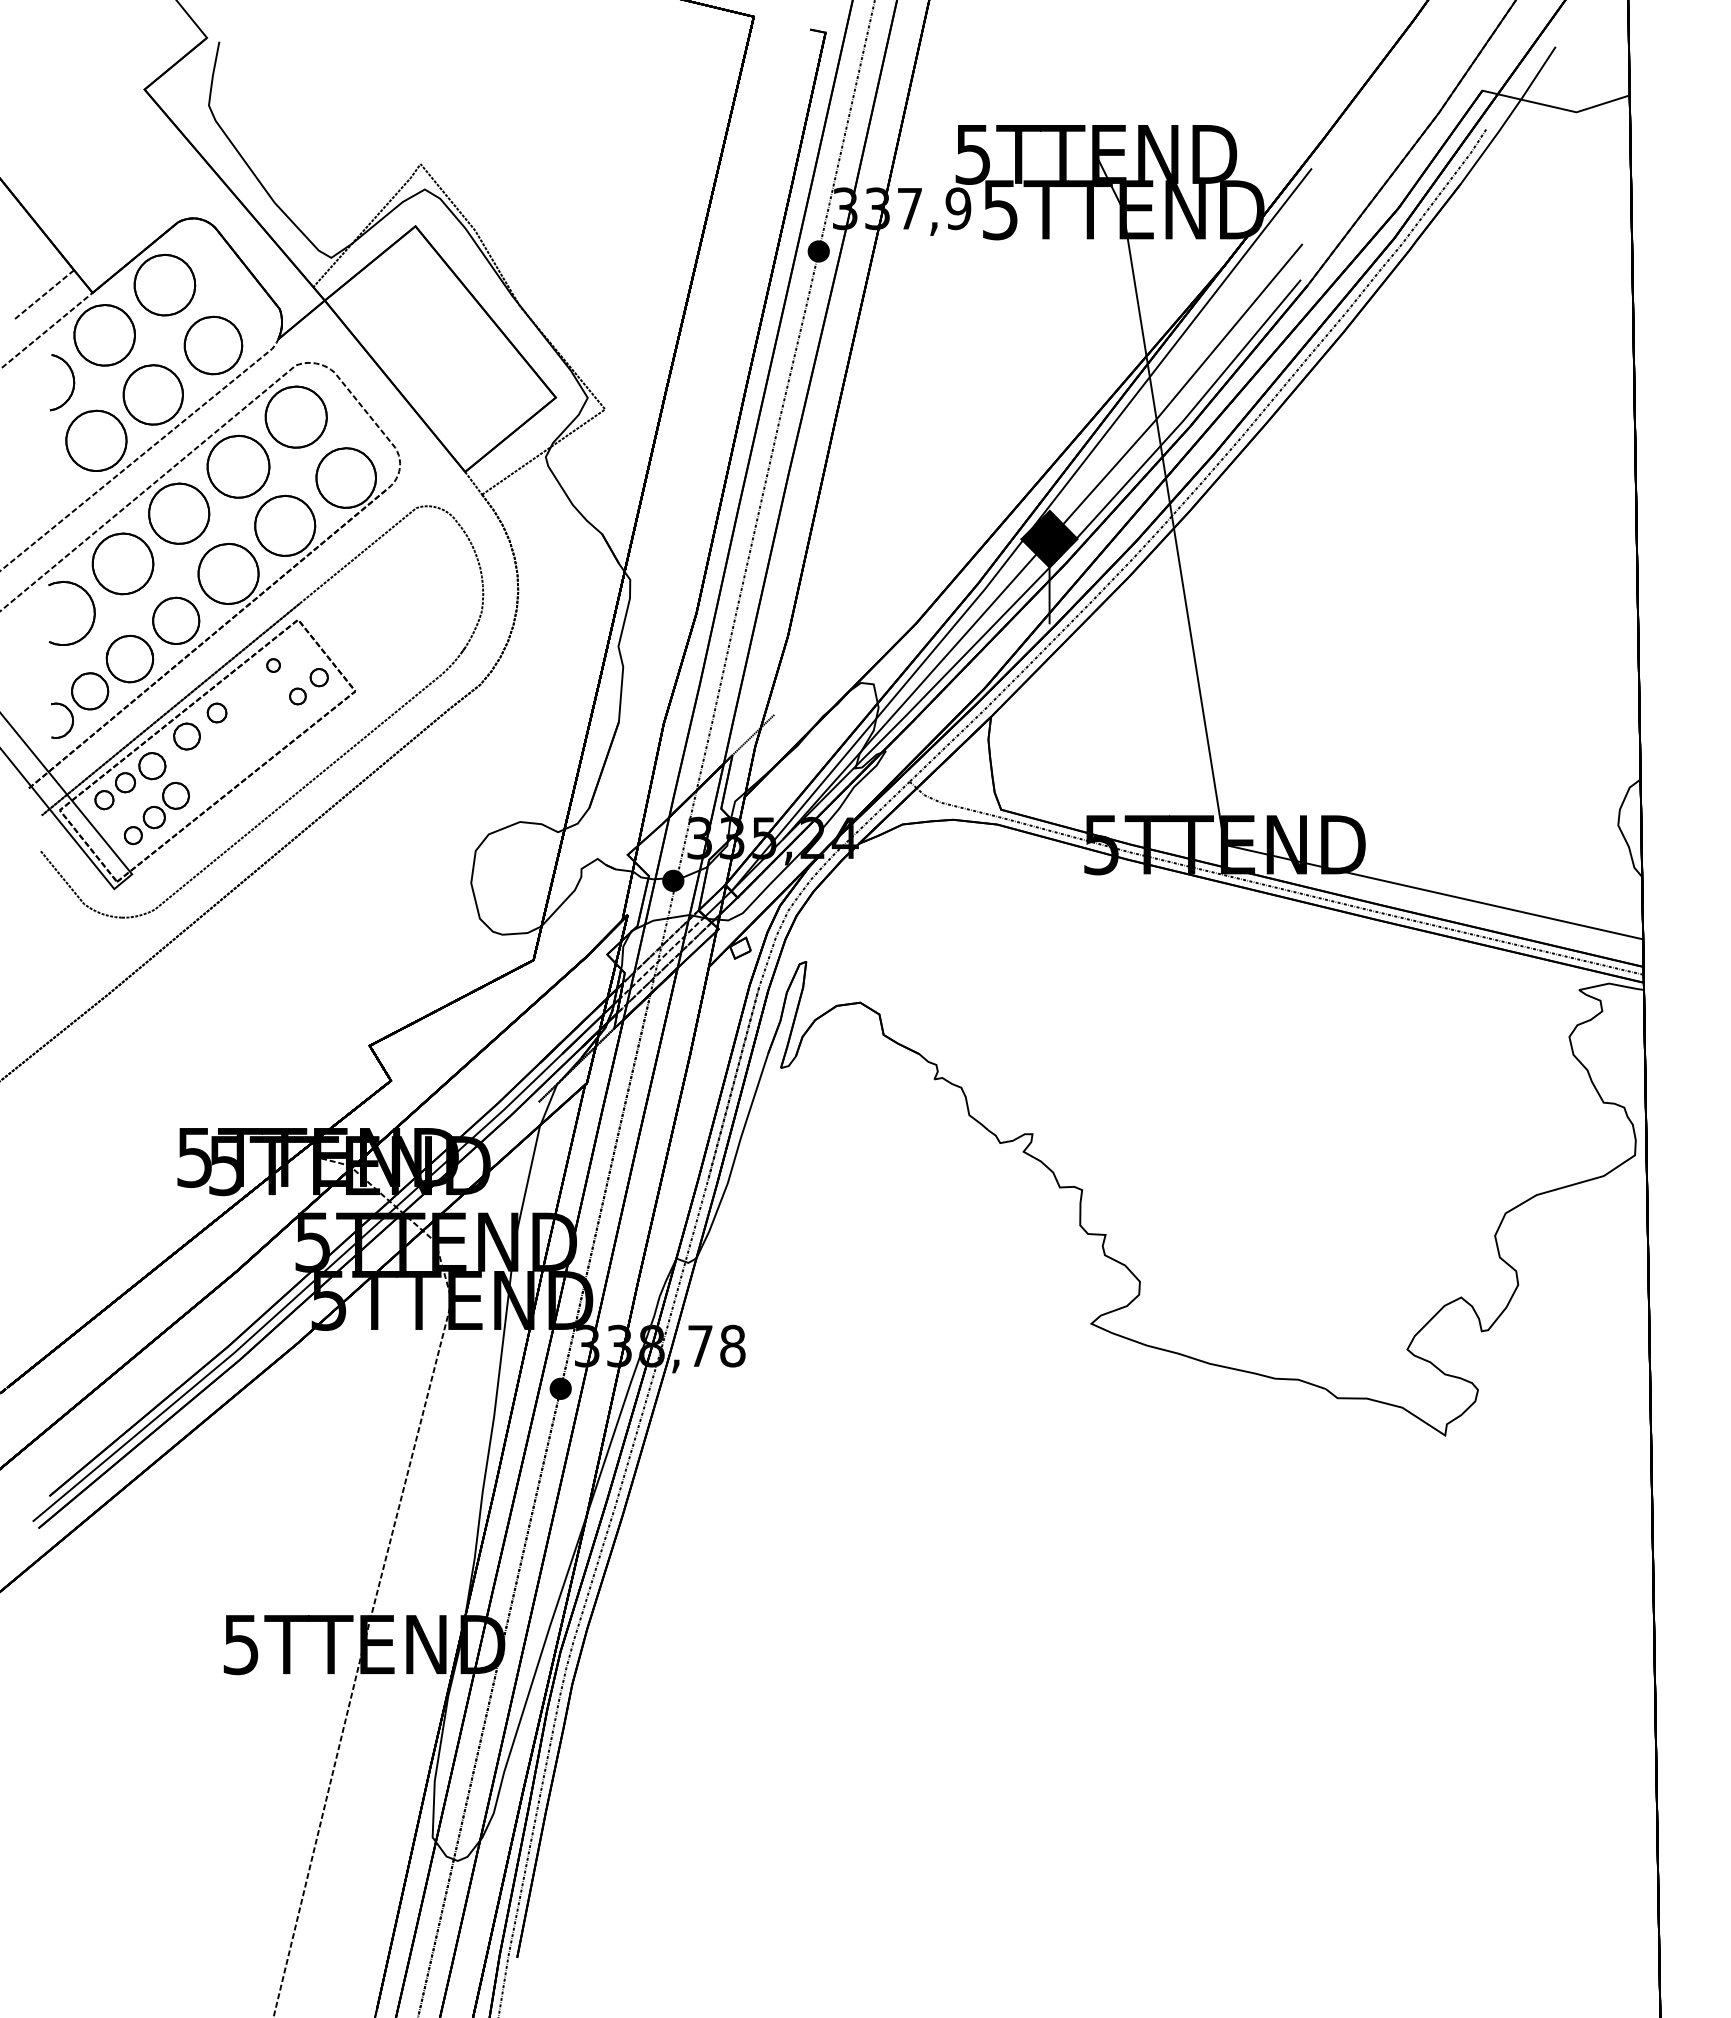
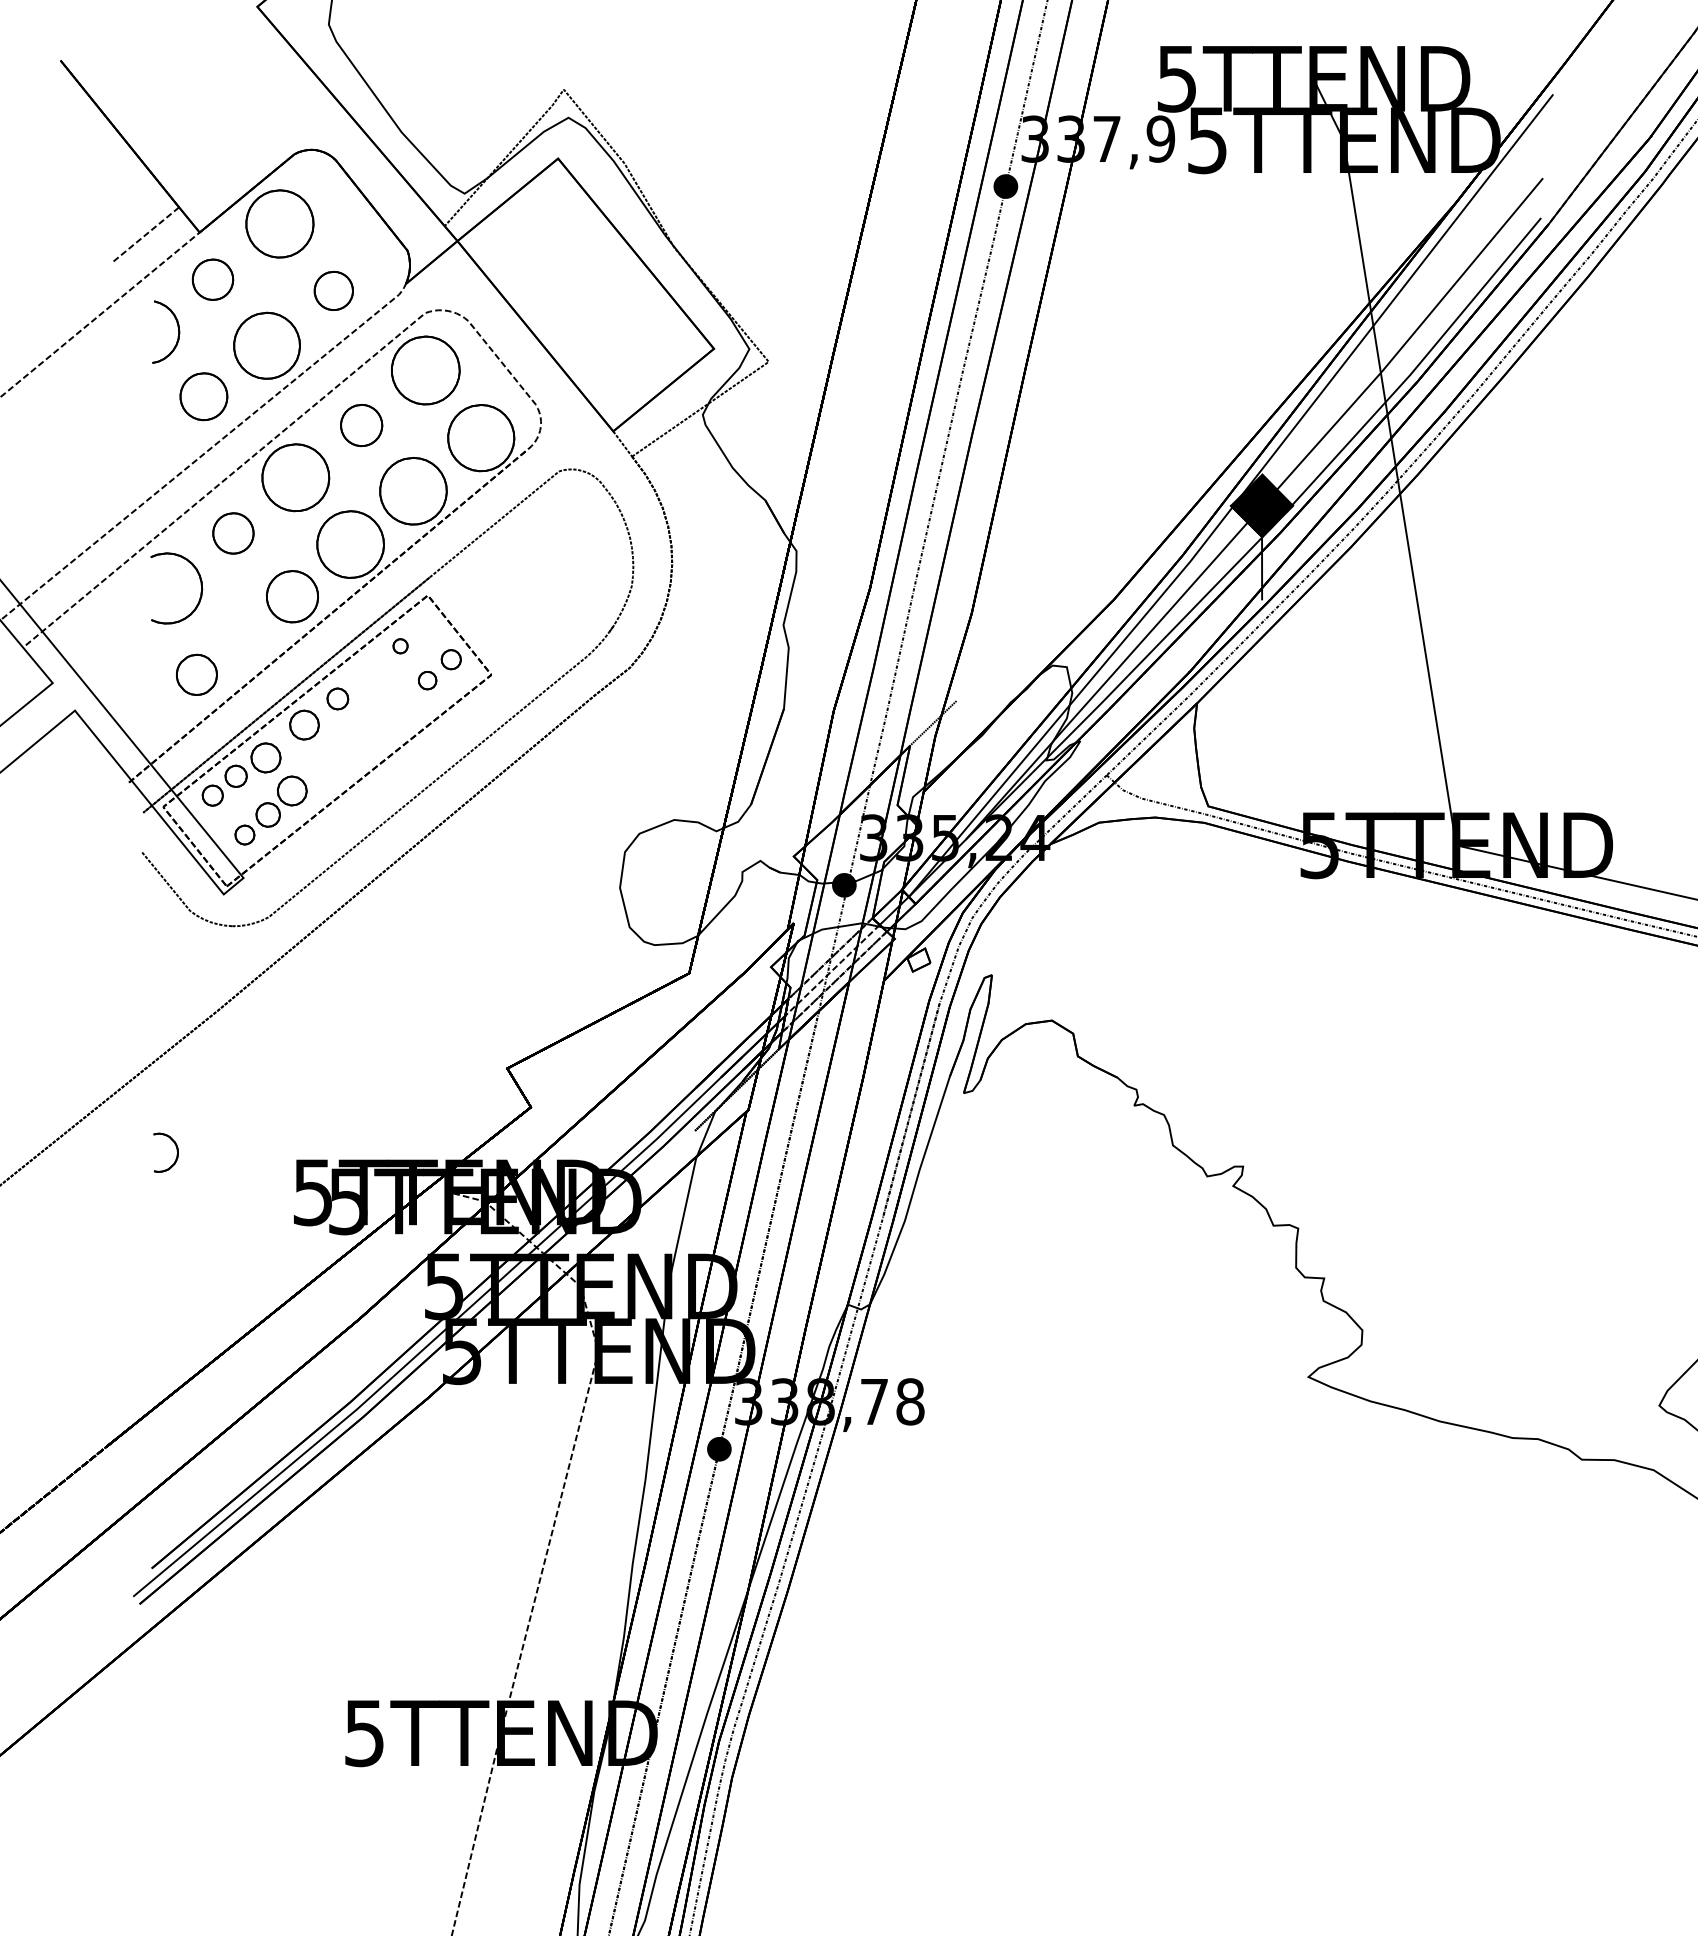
part: (104, 335) -> (212, 279), size x0.6
part: (213, 345) -> (333, 290), size x0.6
part: (96, 440) -> (203, 396), size x0.7
part: (238, 466) -> (361, 425), size x0.6
part: (122, 563) -> (232, 532), size x0.6
part: (129, 658) -> (240, 638), removed
part: (71, 717) -> (176, 1149), moved

